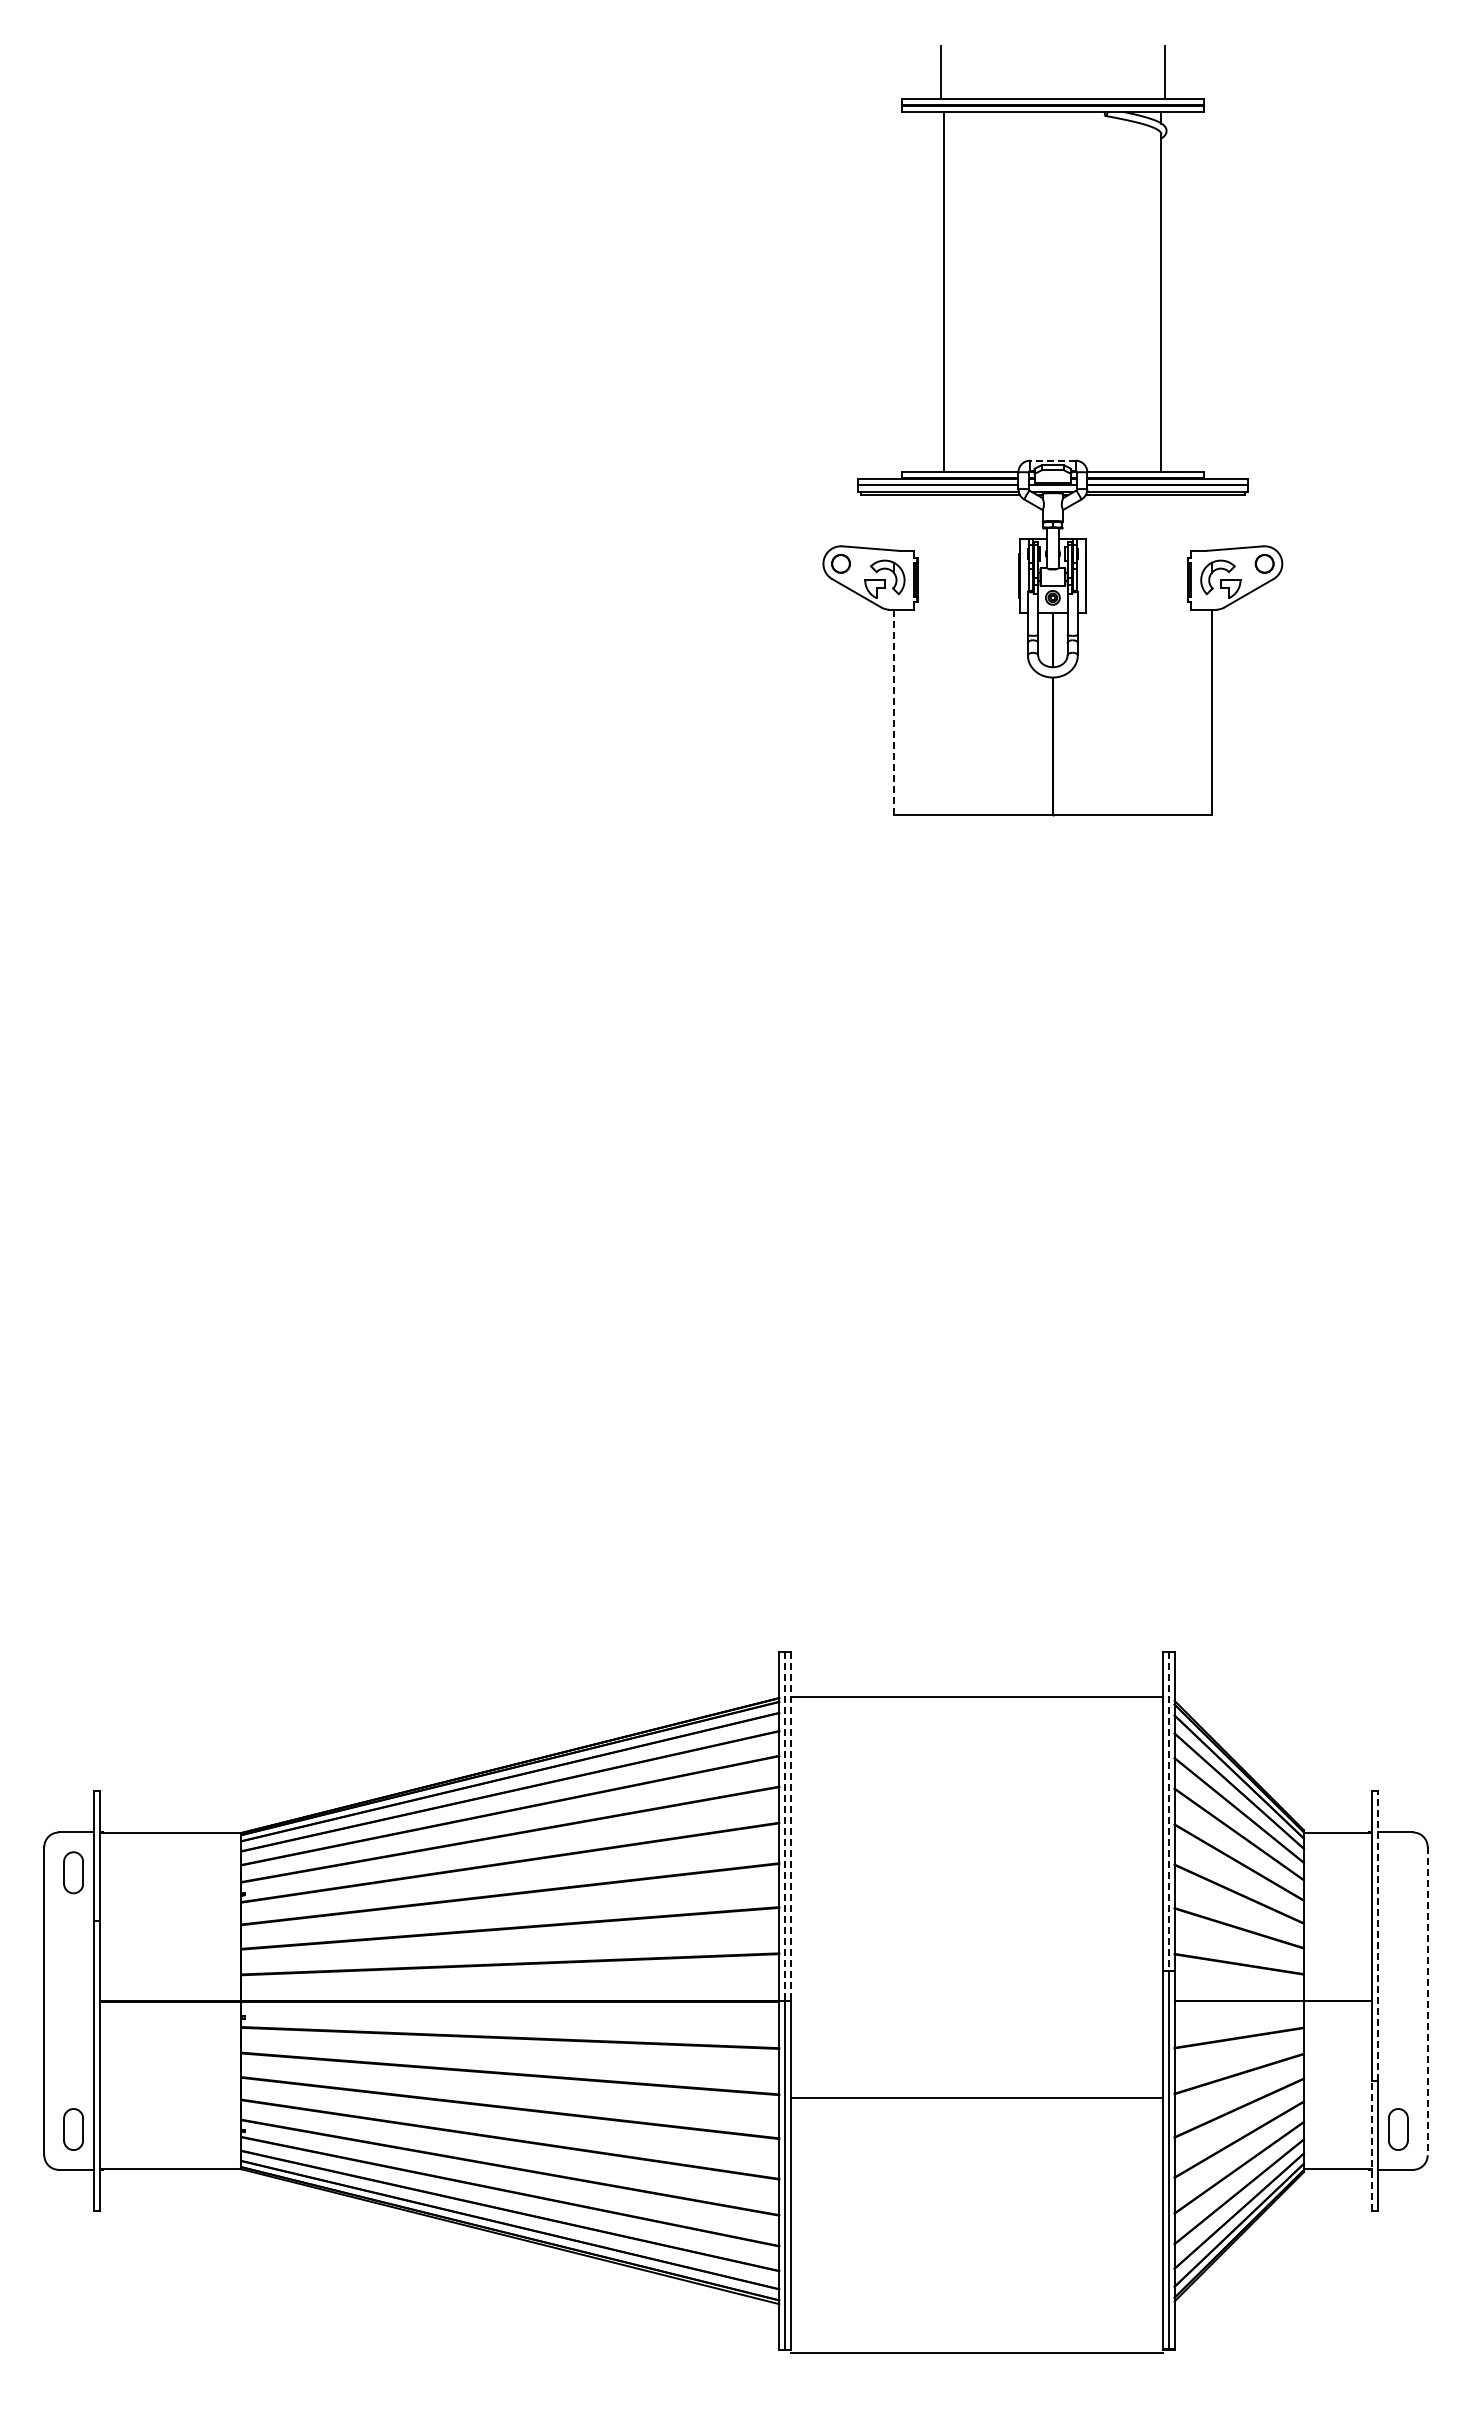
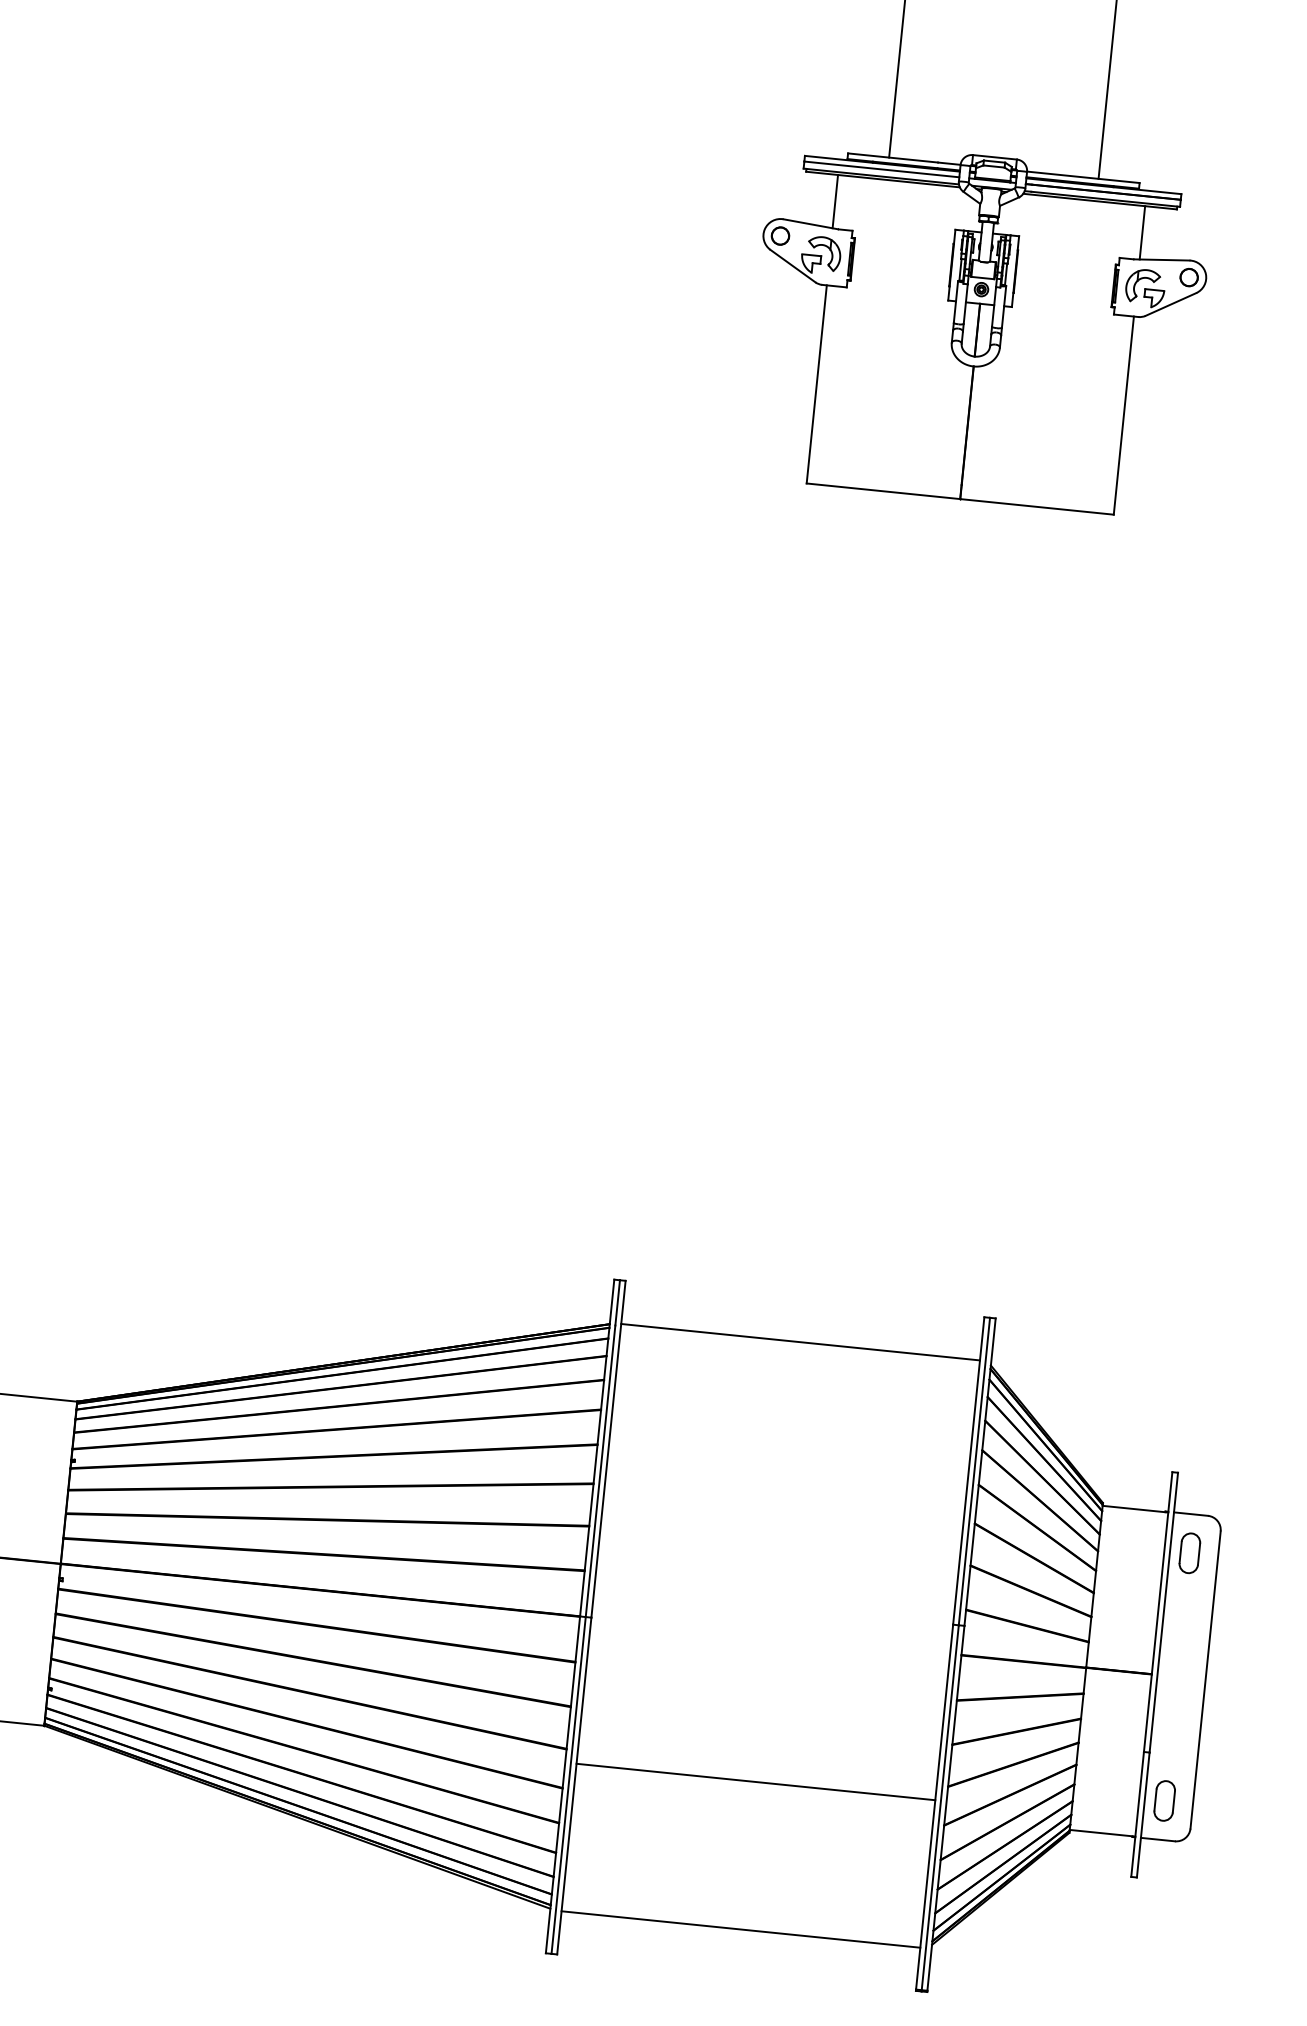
line: (1052, 460) -> (994, 157), dashed -> solid
line: (893, 522) -> (835, 201), added
line: (1212, 522) -> (1142, 232), added
line: (893, 712) -> (816, 384), dashed -> solid
line: (1168, 1811) -> (974, 1471), dashed -> solid
line: (785, 1826) -> (603, 1448), dashed -> solid
line: (791, 1826) -> (608, 1449), dashed -> solid
part: (1398, 1872) -> (1190, 1553), added
line: (1377, 1935) -> (1163, 1611), dashed -> solid
line: (1427, 2001) -> (1205, 1680), dashed -> solid
line: (976, 2097) -> (755, 1781), moved
line: (1371, 2146) -> (1137, 1814), dashed -> solid
line: (976, 2352) -> (740, 1929), moved

